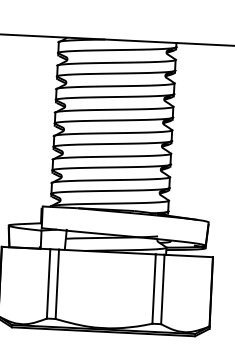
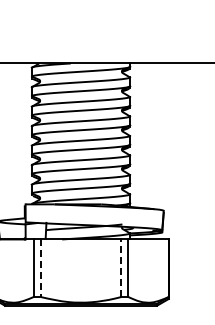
line: (56, 284) -> (40, 268), solid -> dashed
line: (154, 289) -> (121, 268), solid -> dashed

